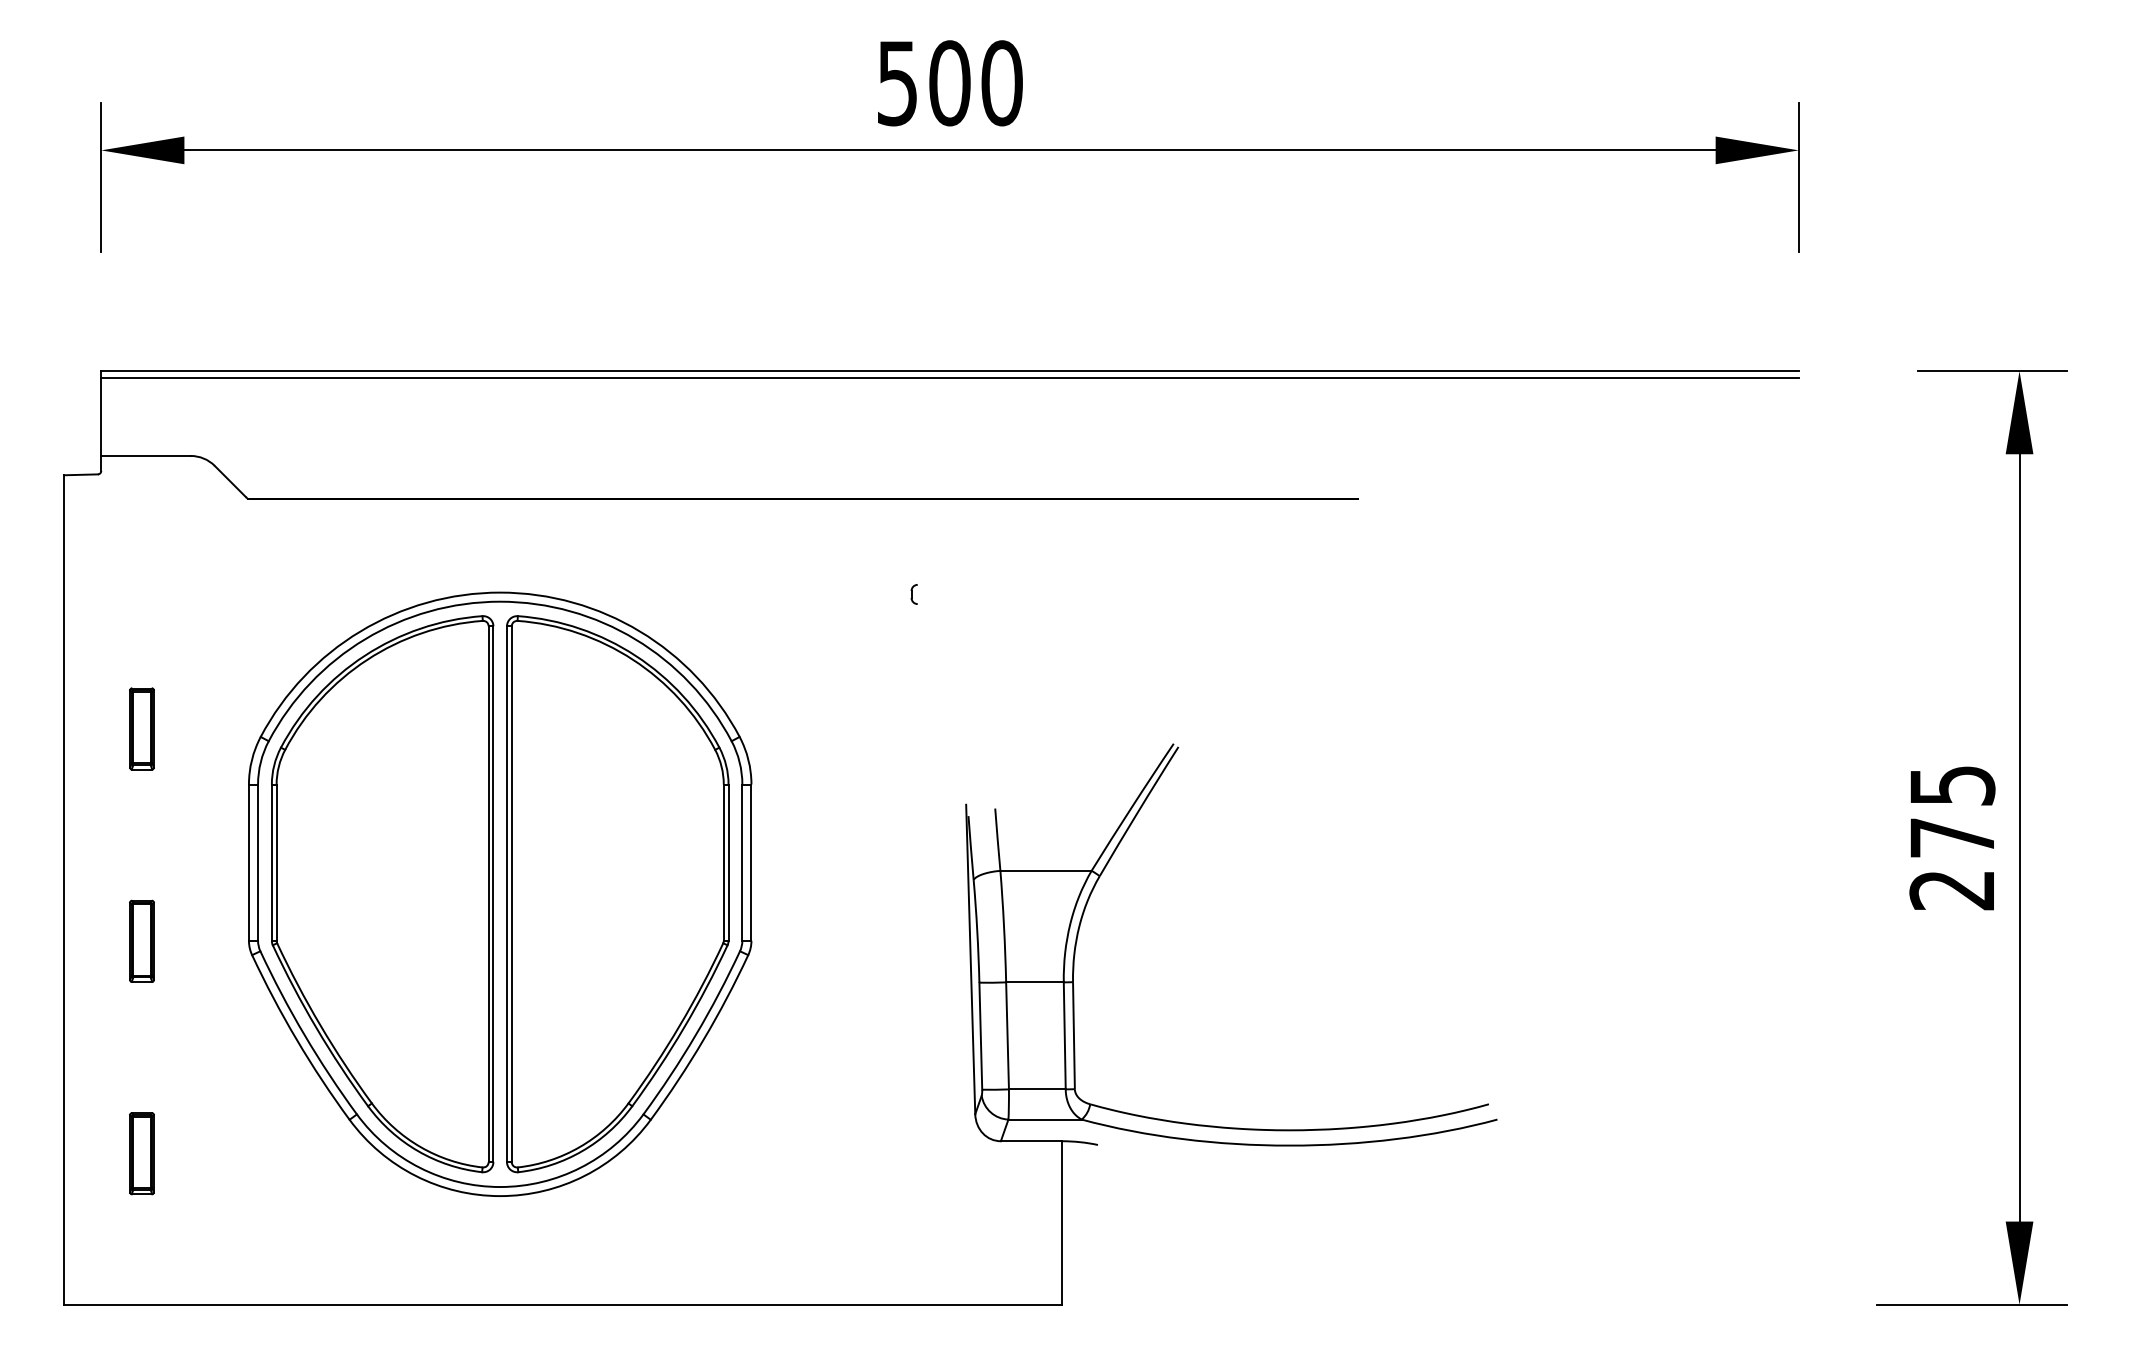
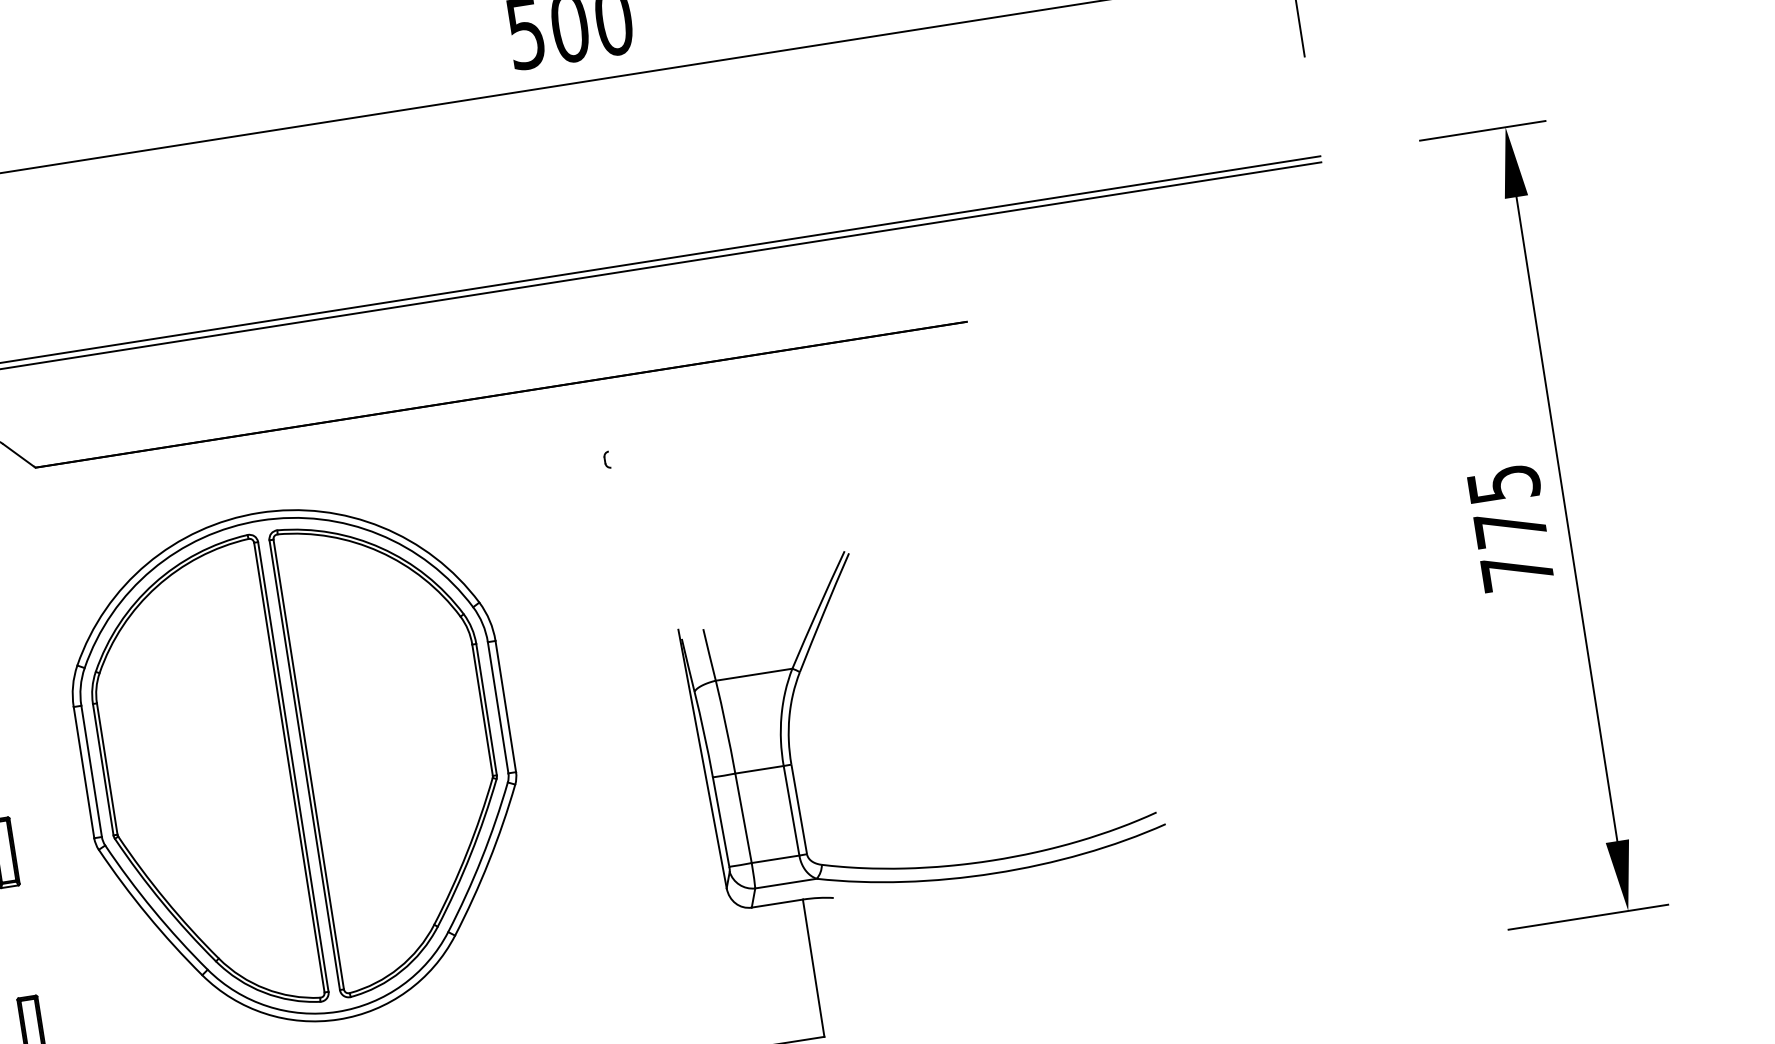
text: (1951, 890) -> (1516, 572), 275 -> 775

